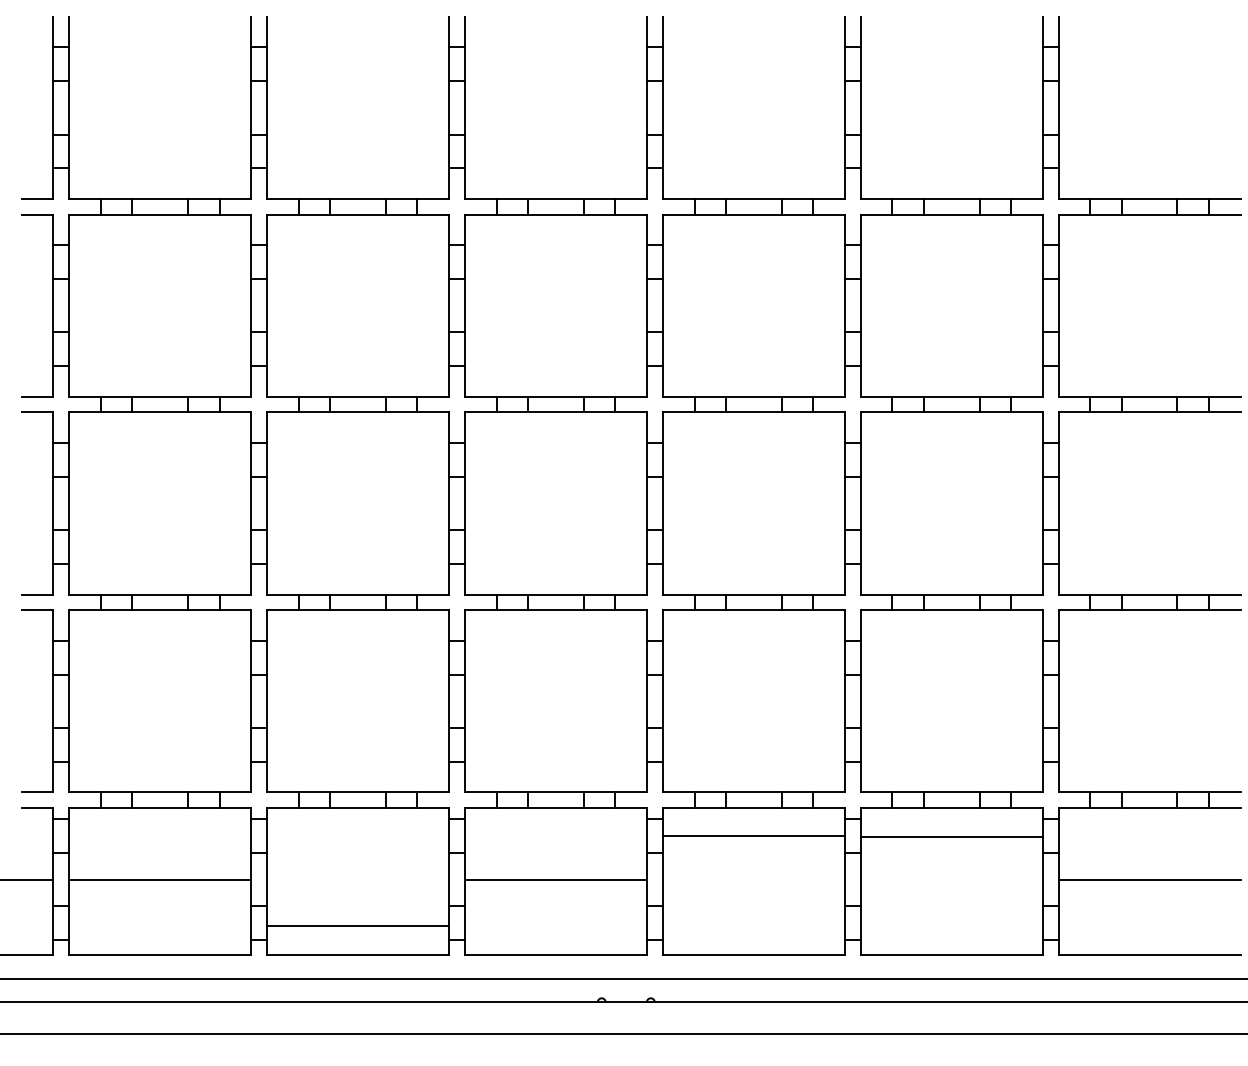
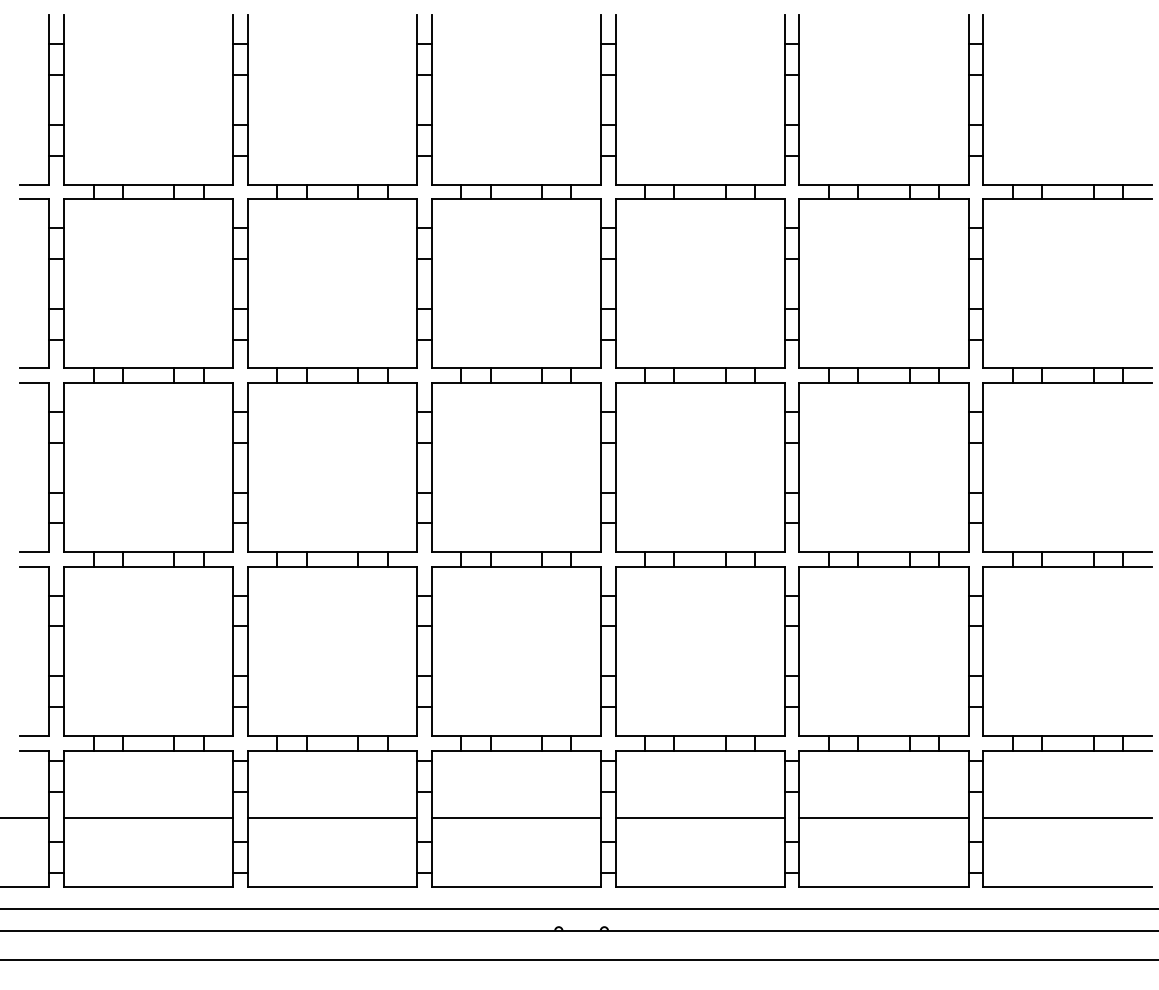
line: (753, 836) -> (699, 817), moved
line: (951, 837) -> (883, 817), moved
line: (358, 926) -> (332, 817), moved

